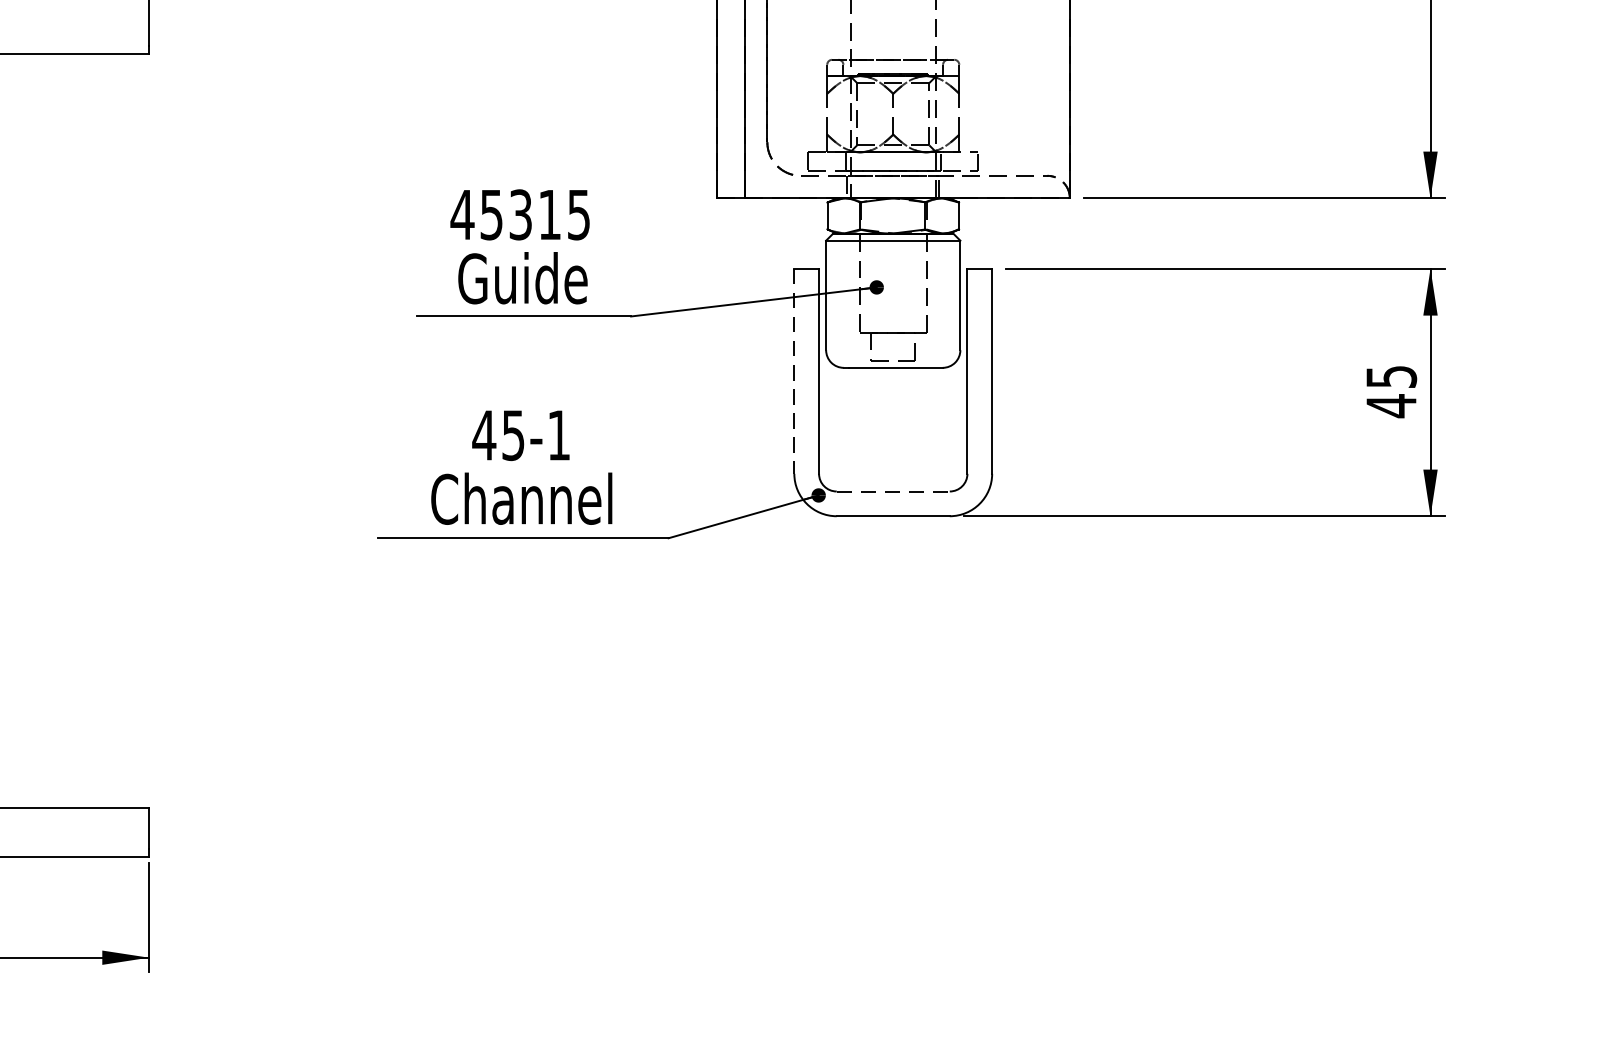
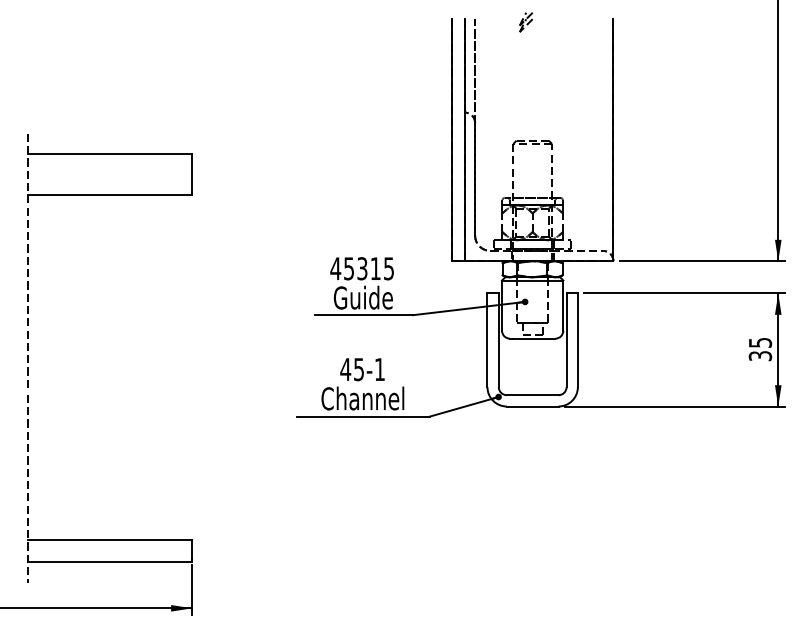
line: (794, 371) -> (487, 340), dashed -> solid
text: (1391, 404) -> (760, 355), 45 -> 35
line: (892, 492) -> (532, 395), dashed -> solid

